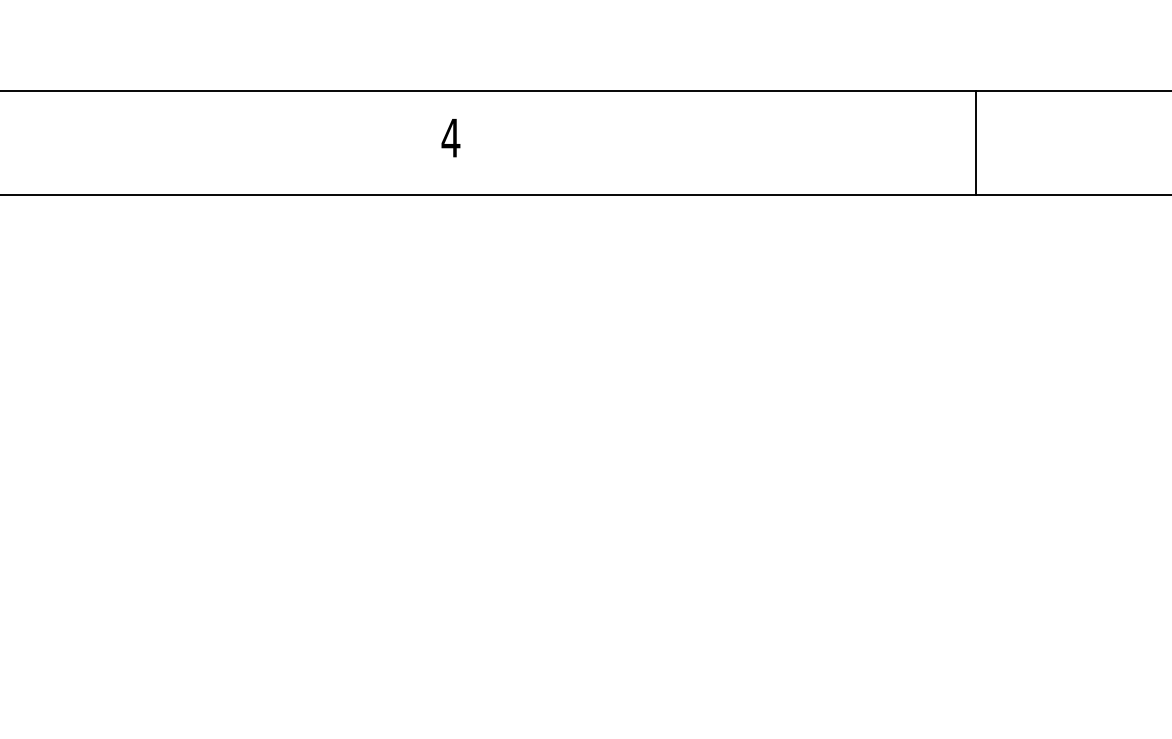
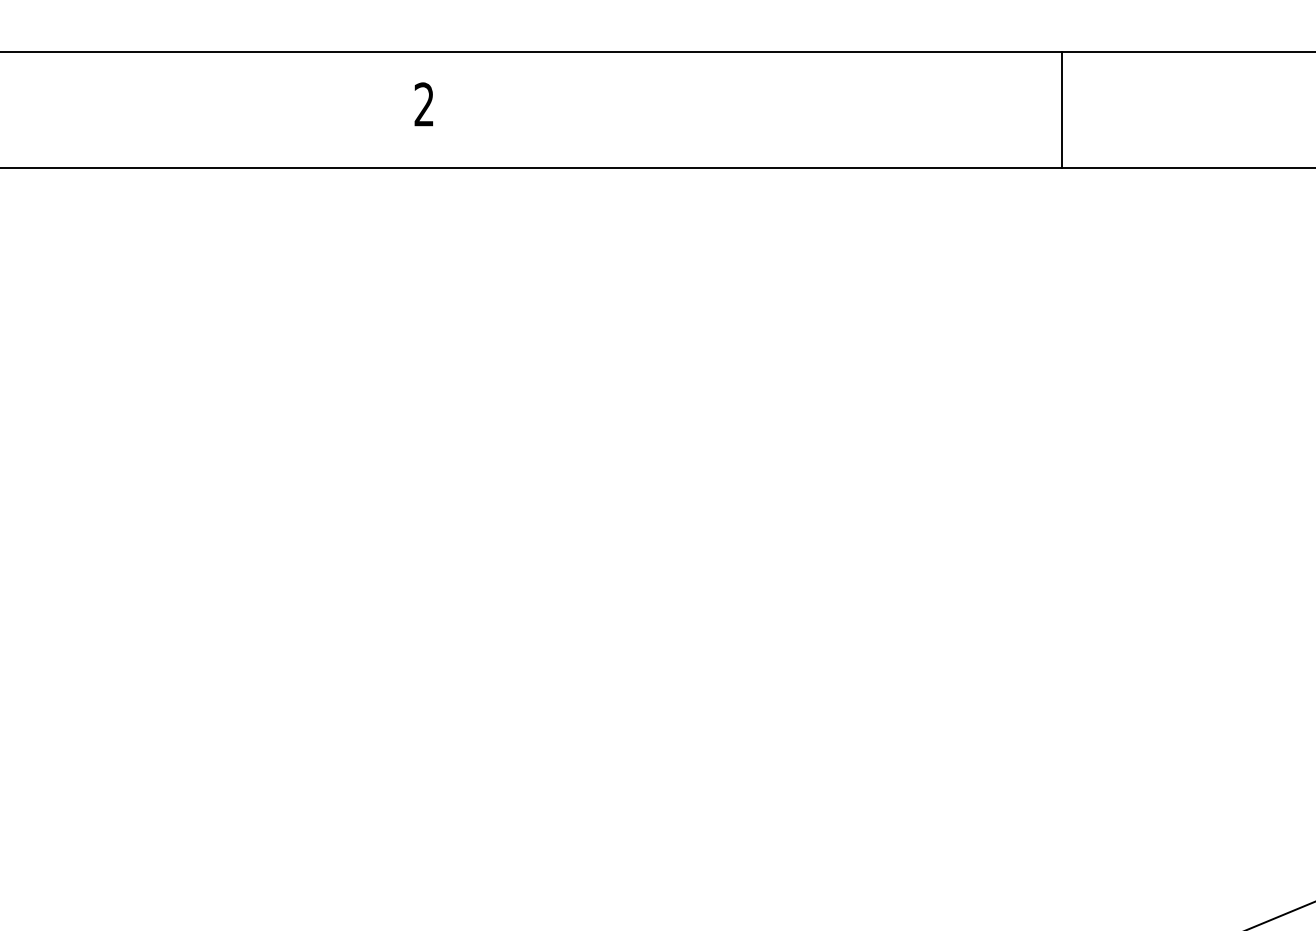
text: (450, 137) -> (423, 104), 4 -> 2
line: (975, 143) -> (1062, 110), moved

